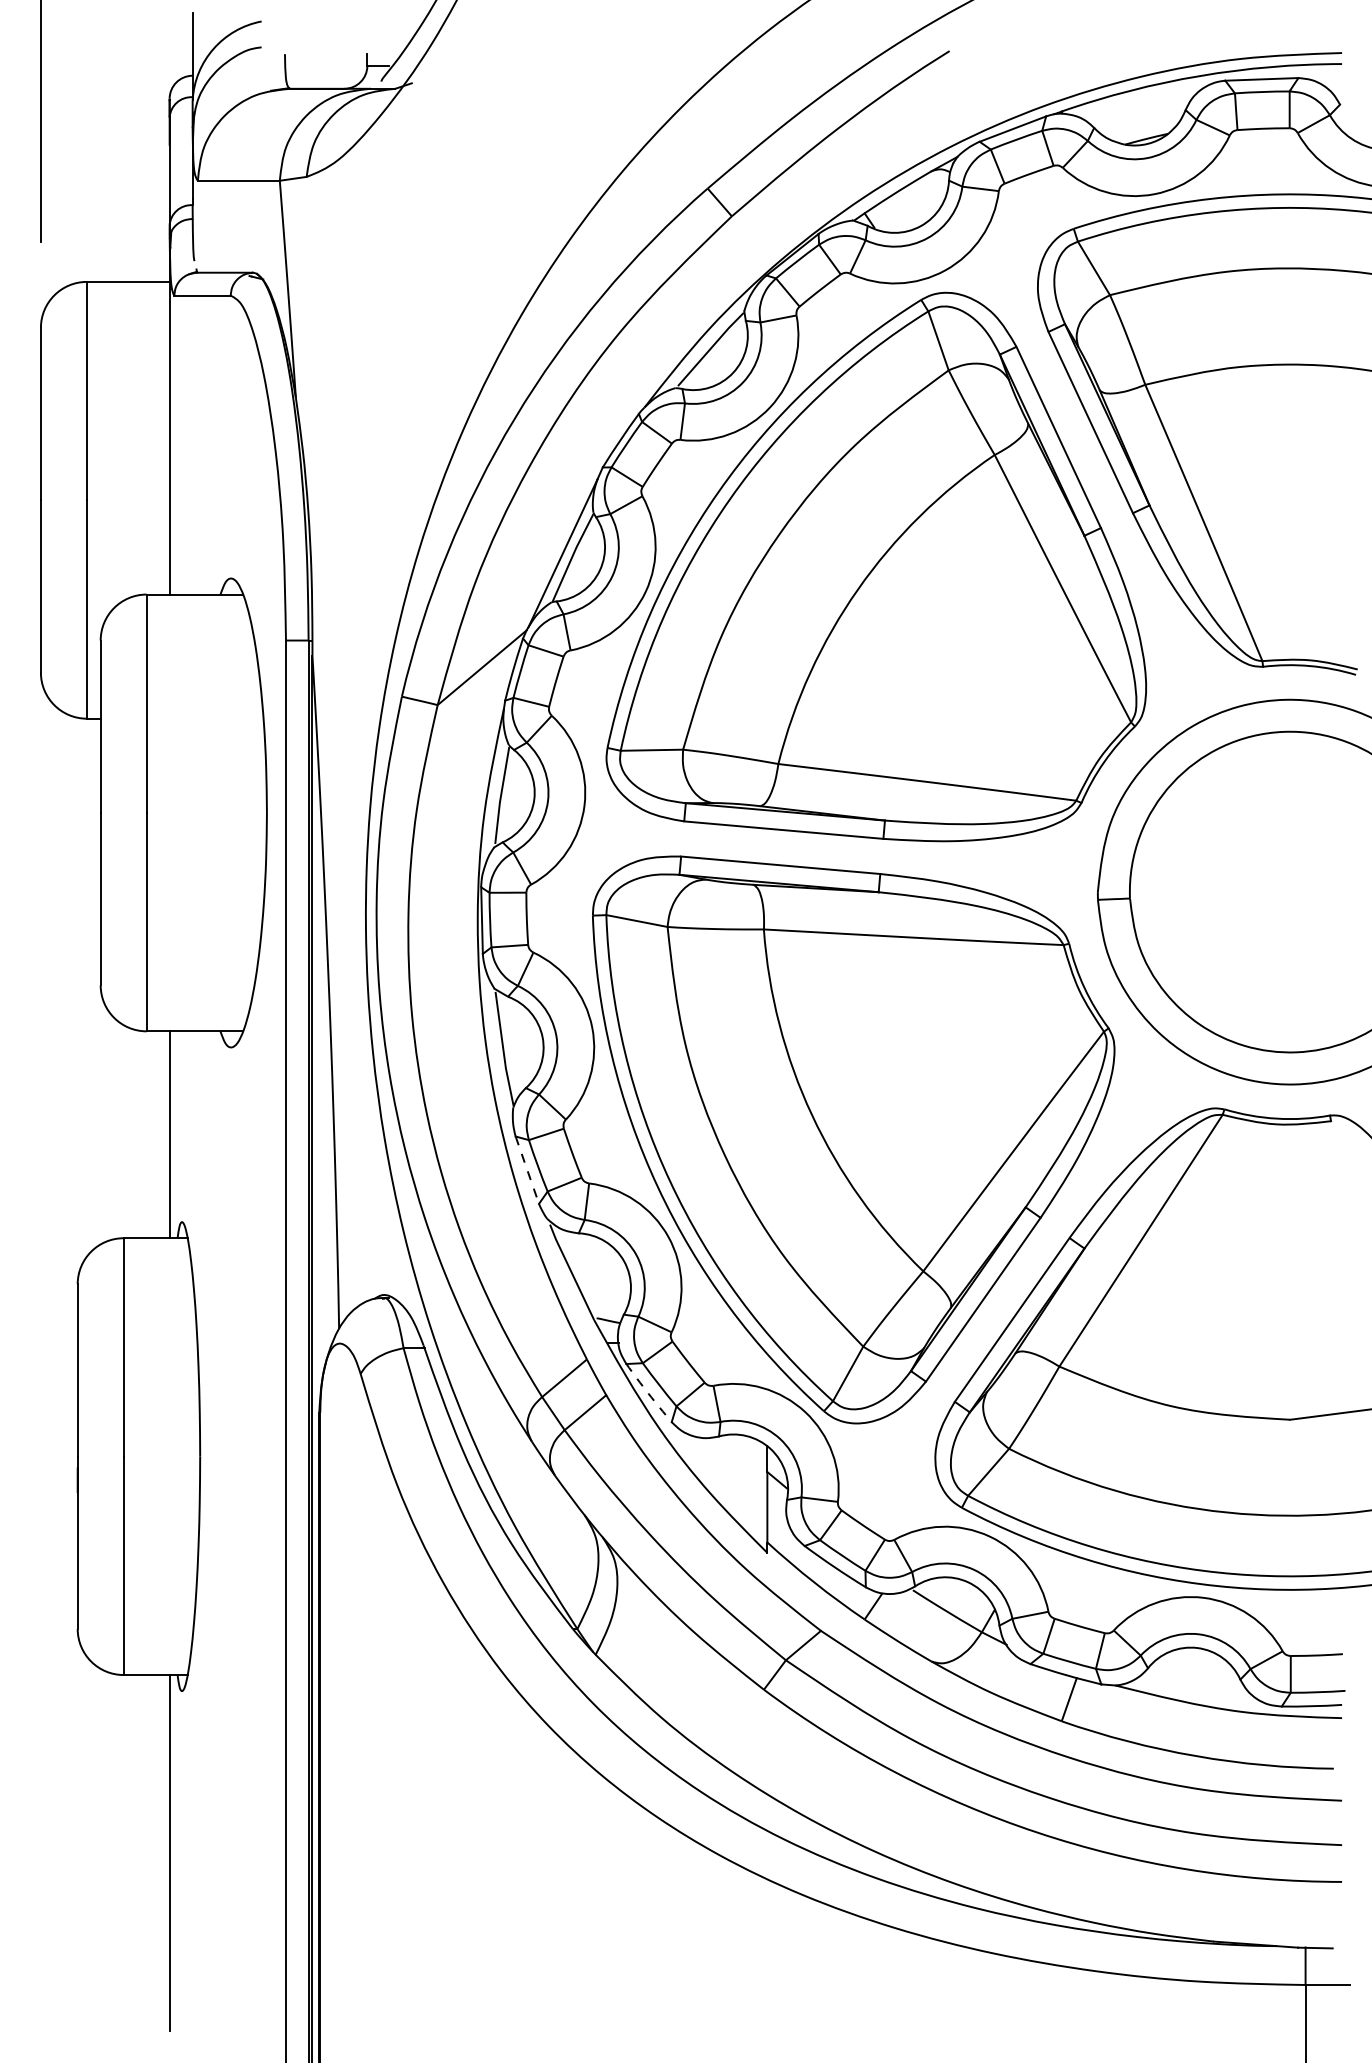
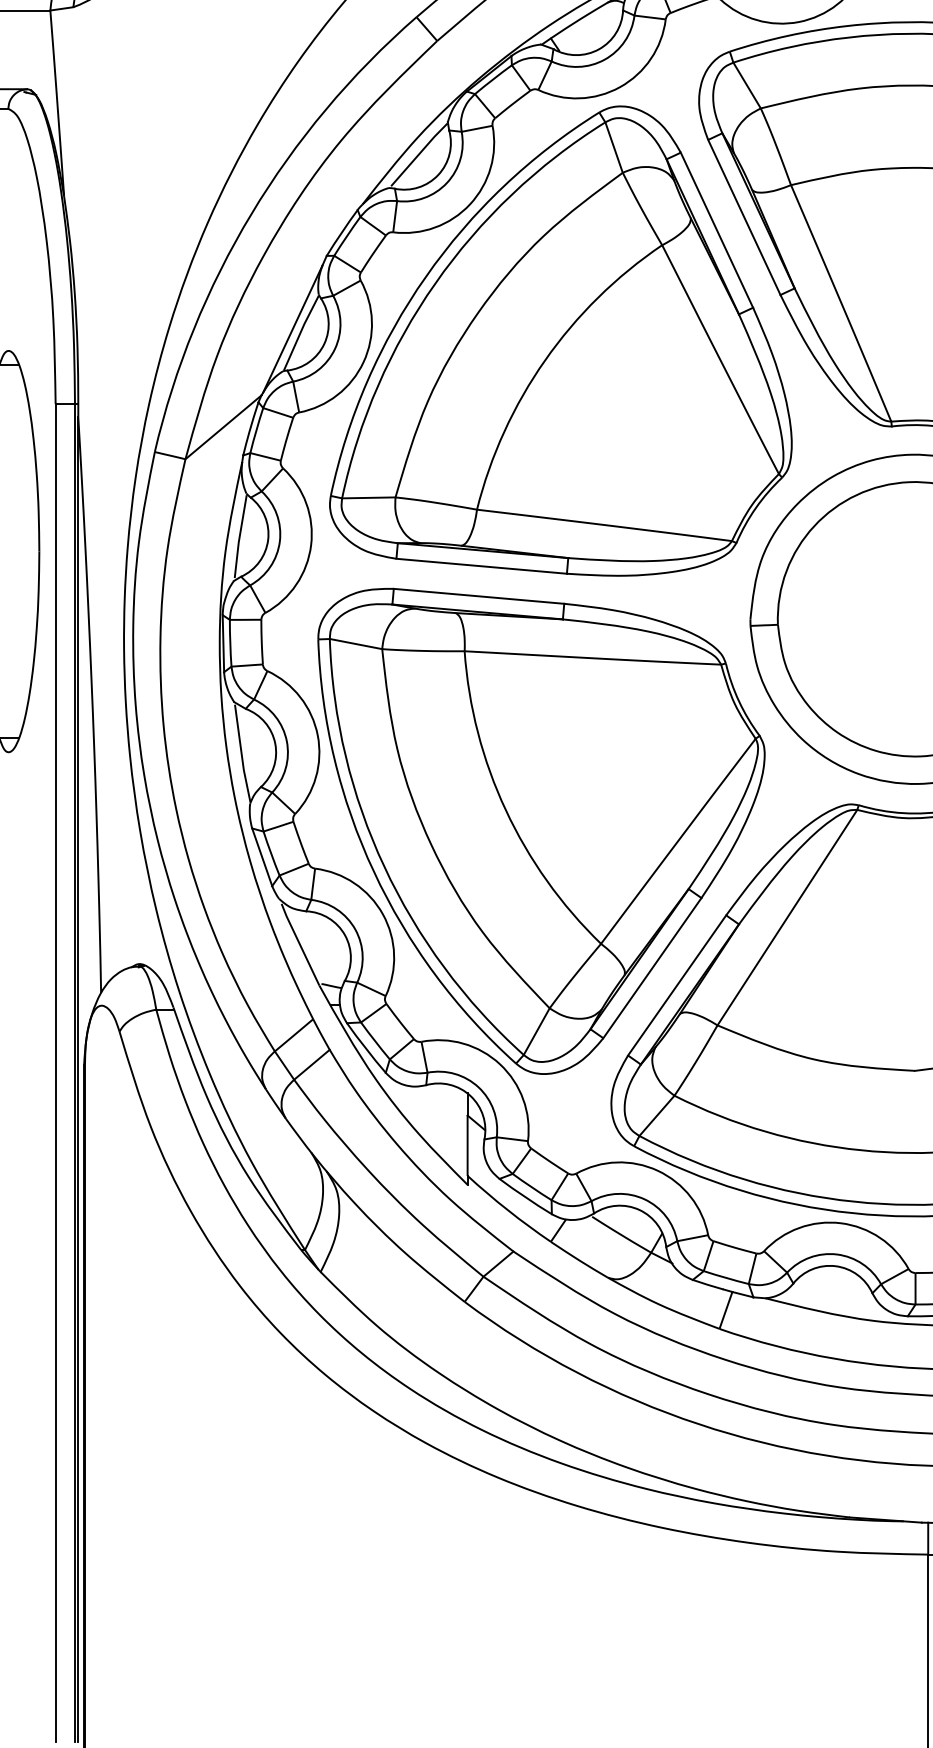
line: (527, 1170) -> (262, 857), dashed -> solid
arc: (648, 1393) -> (365, 1048), dashed -> solid

